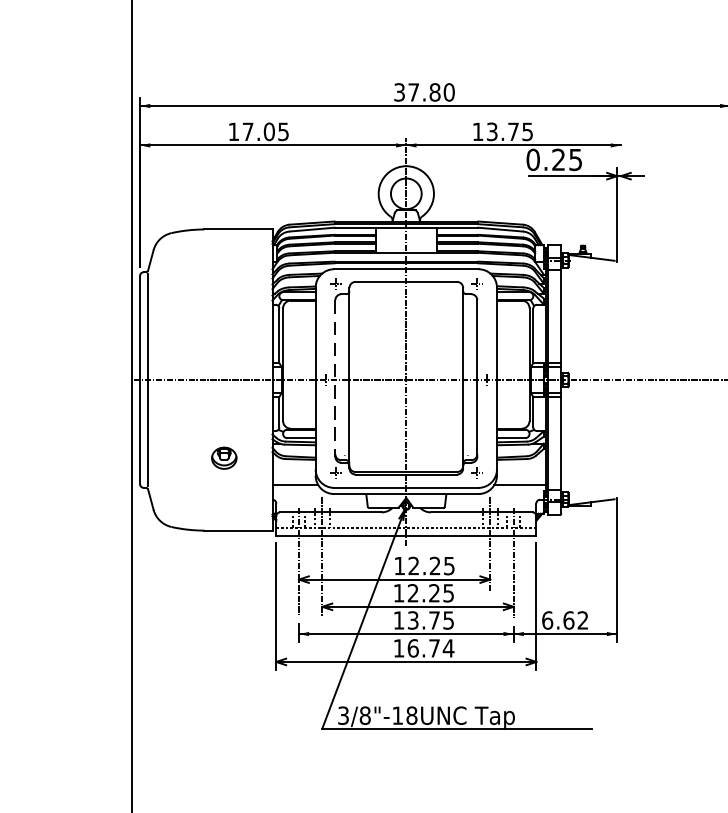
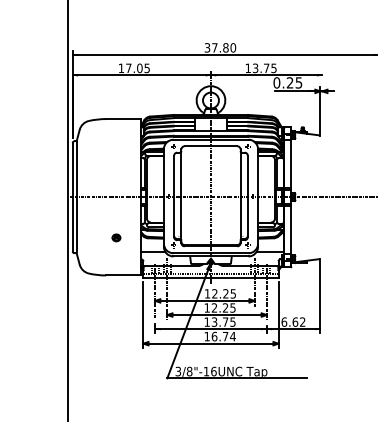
line: (336, 378) -> (174, 196), dashed -> solid
part: (224, 457) -> (116, 237), size x0.62
text: (411, 715) -> (213, 371), 3/8"-18UNC -> 3/8"-16UNC

